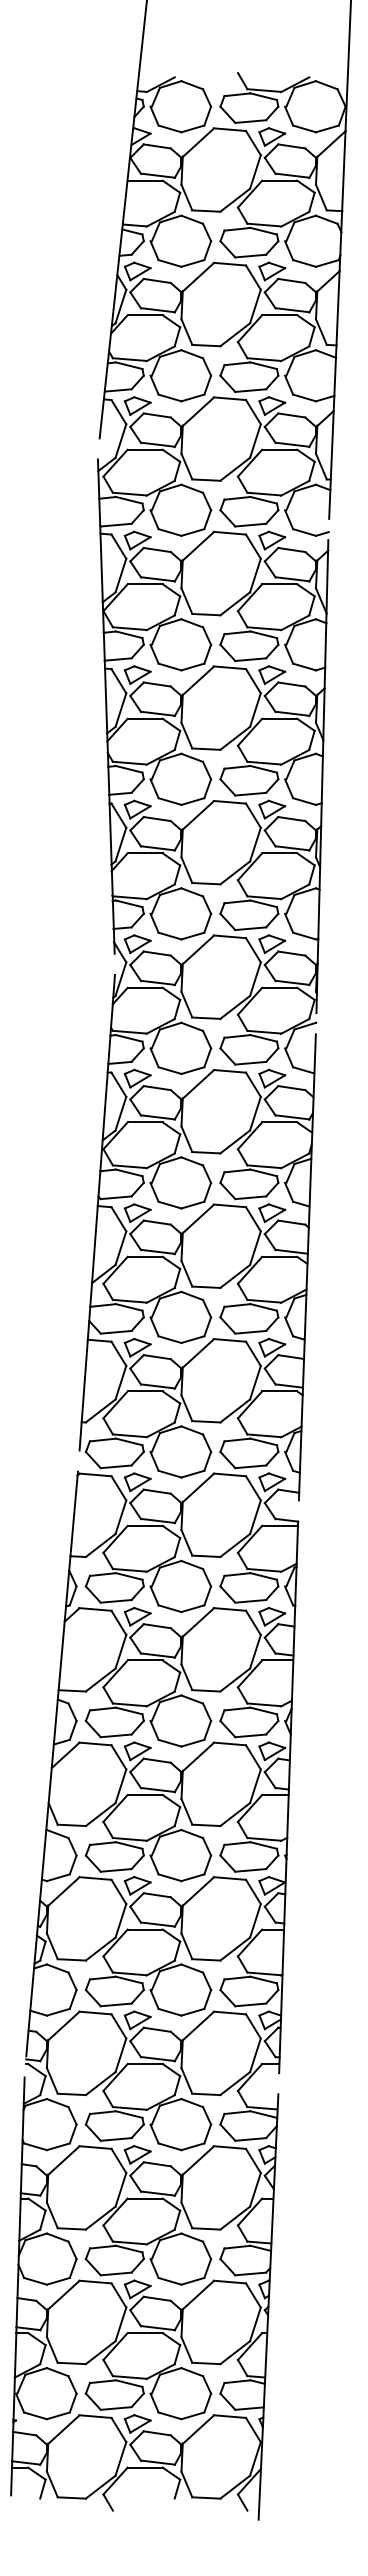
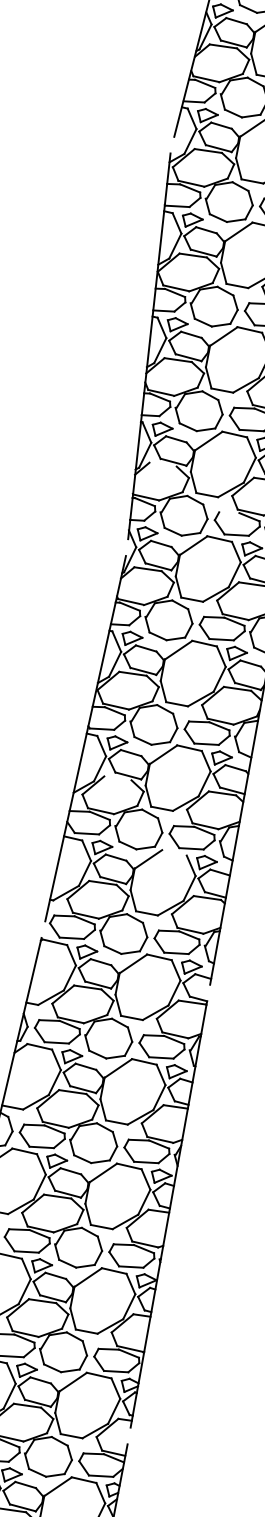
line: (144, 853) -> (162, 464), removed
line: (237, 901) -> (229, 512), removed
line: (144, 1256) -> (117, 777), removed
line: (229, 1340) -> (174, 852), removed

